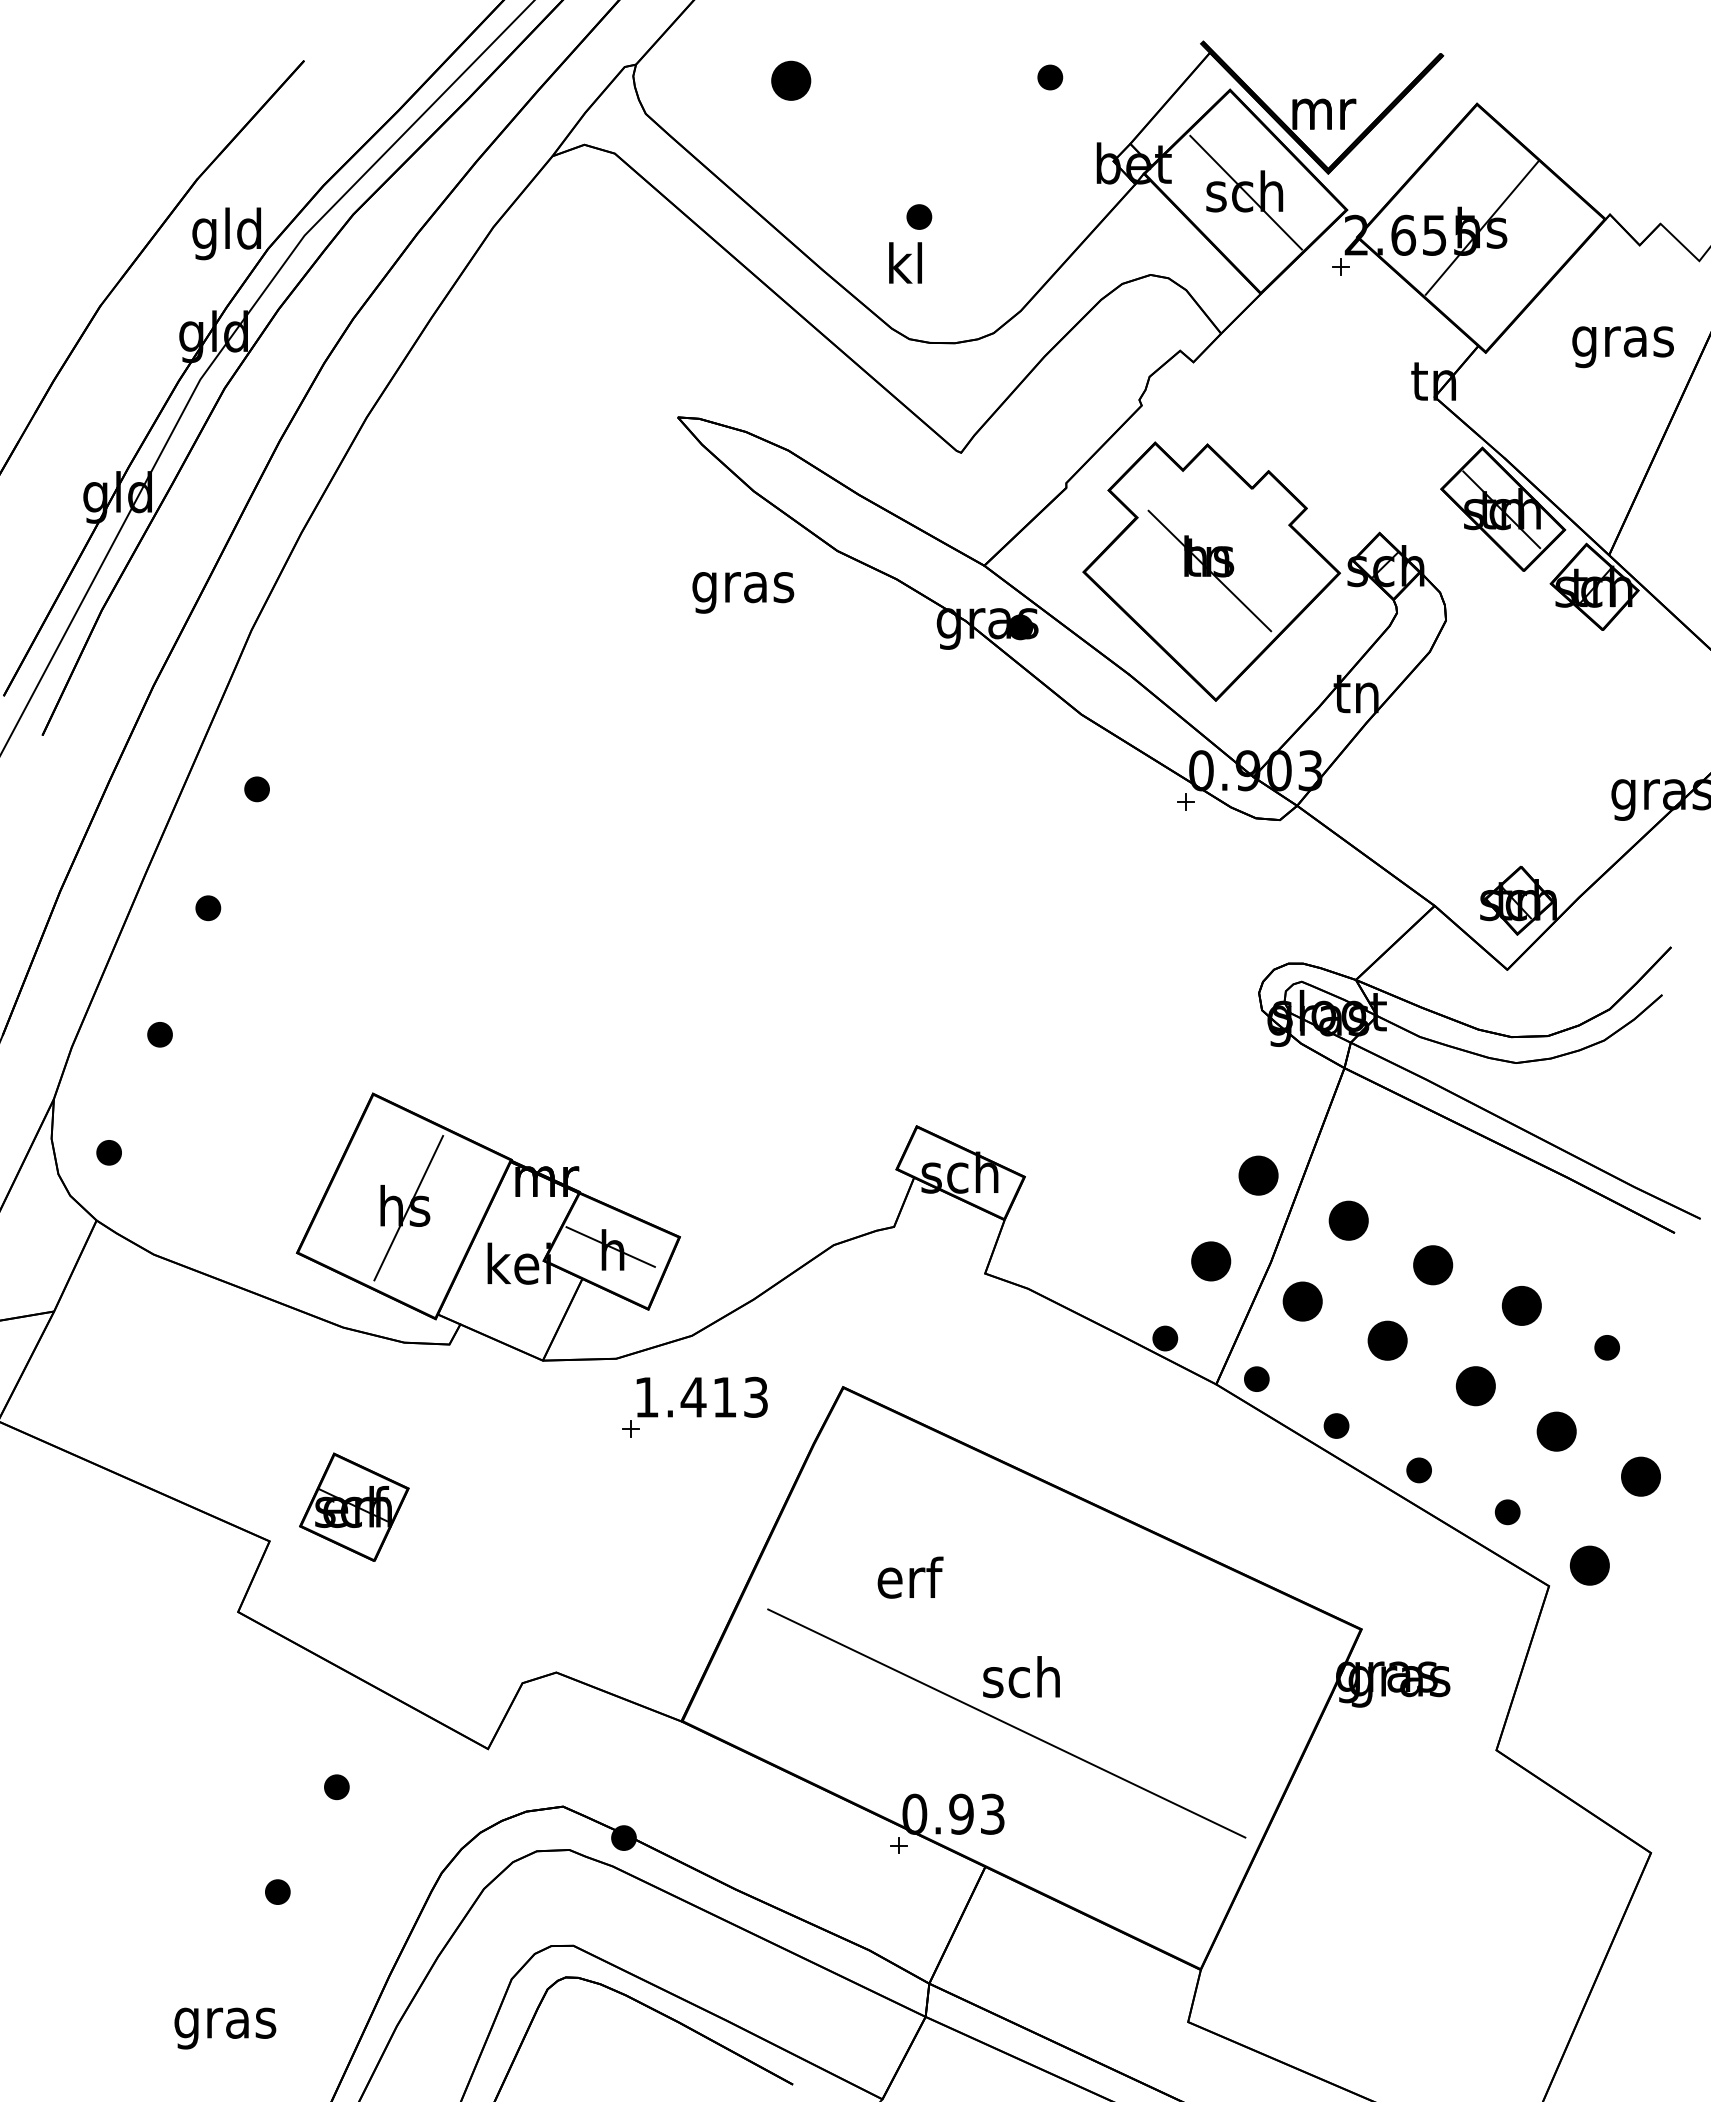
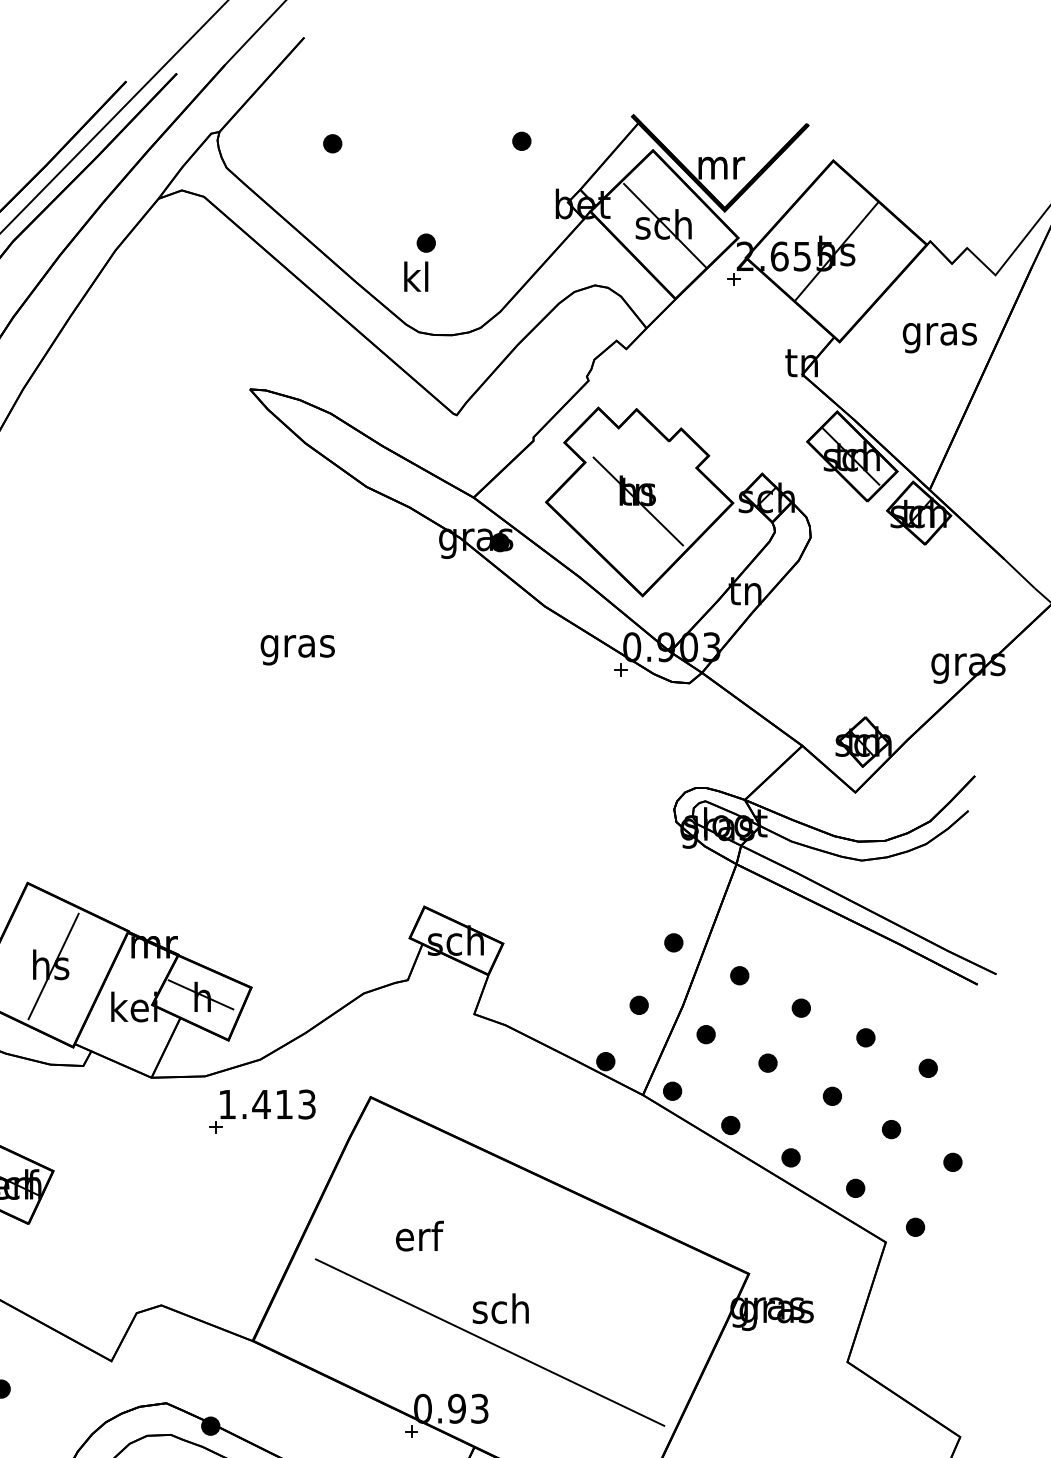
part: (790, 80) -> (332, 143), size x0.62
text: (743, 592) -> (297, 649), moved
part: (1258, 1175) -> (673, 942), size x0.62
part: (1348, 1220) -> (739, 975), size x0.62
part: (1210, 1261) -> (638, 1005), size x0.62
part: (1433, 1265) -> (801, 1008), size x0.62
part: (1302, 1301) -> (705, 1034), size x0.62
part: (1521, 1305) -> (865, 1037), size x0.62
part: (1387, 1340) -> (767, 1063), size x0.62
part: (1475, 1385) -> (832, 1095), size x0.62
part: (1556, 1431) -> (891, 1129), size x0.62
part: (1640, 1476) -> (952, 1162), size x0.62
part: (1589, 1565) -> (915, 1227), size x0.62

